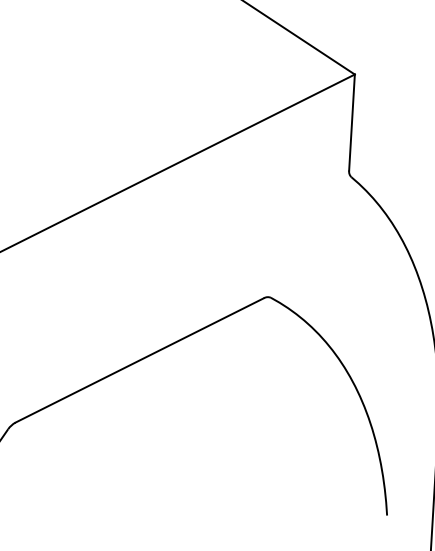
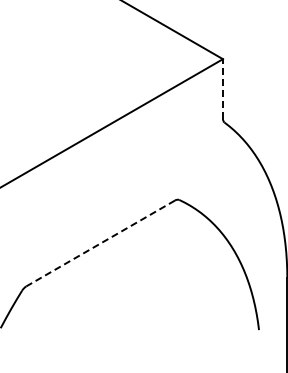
line: (351, 121) -> (222, 88), solid -> dashed
line: (139, 360) -> (100, 243), solid -> dashed

